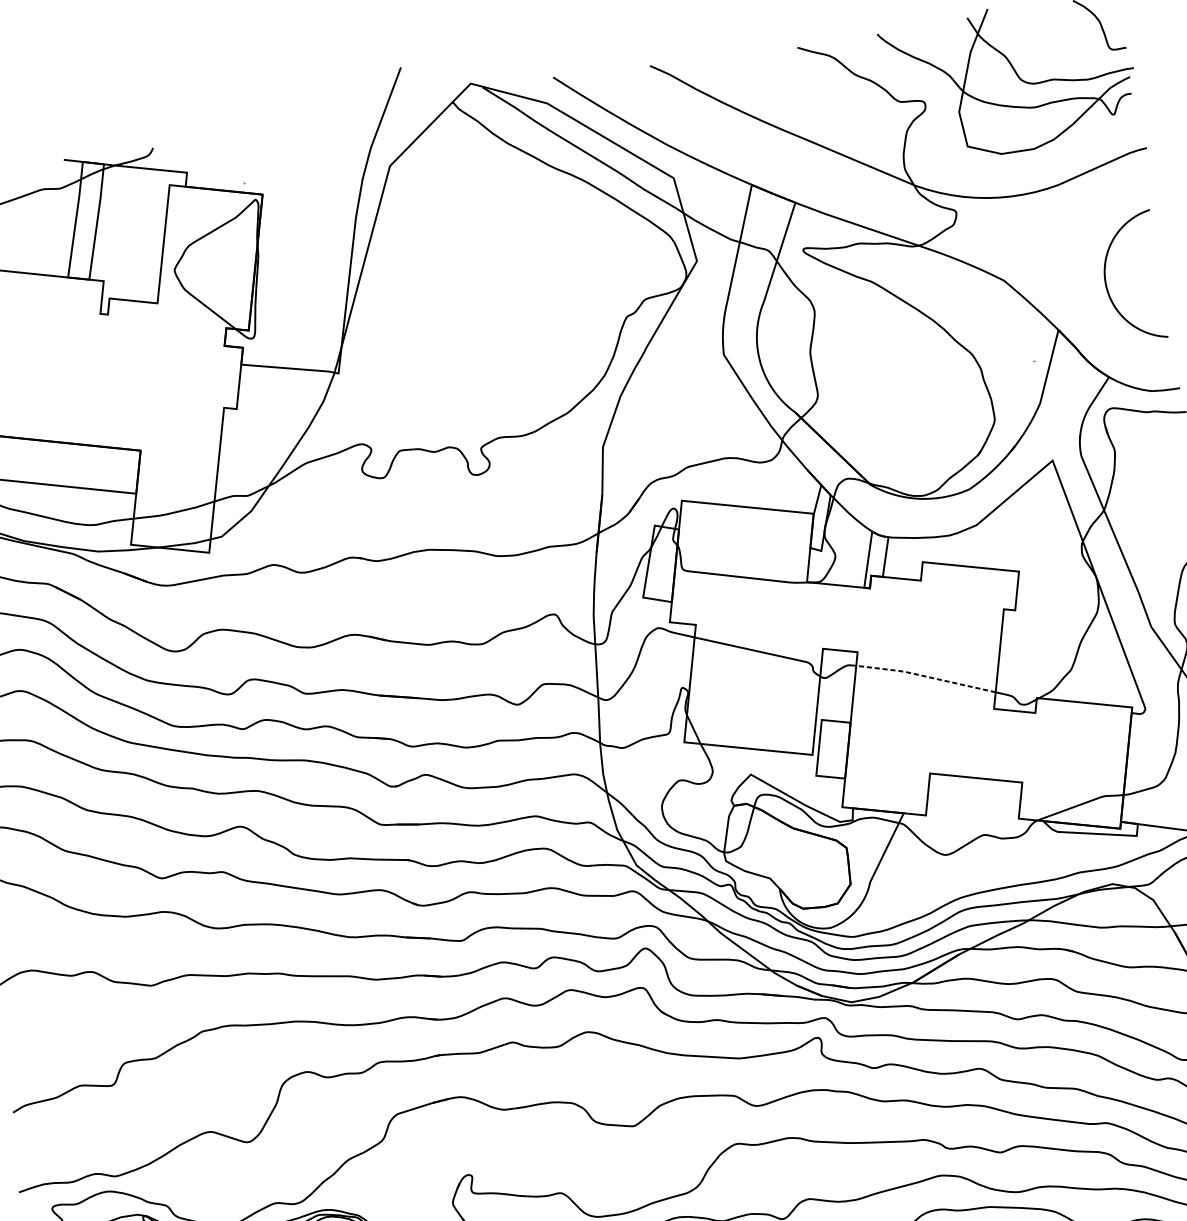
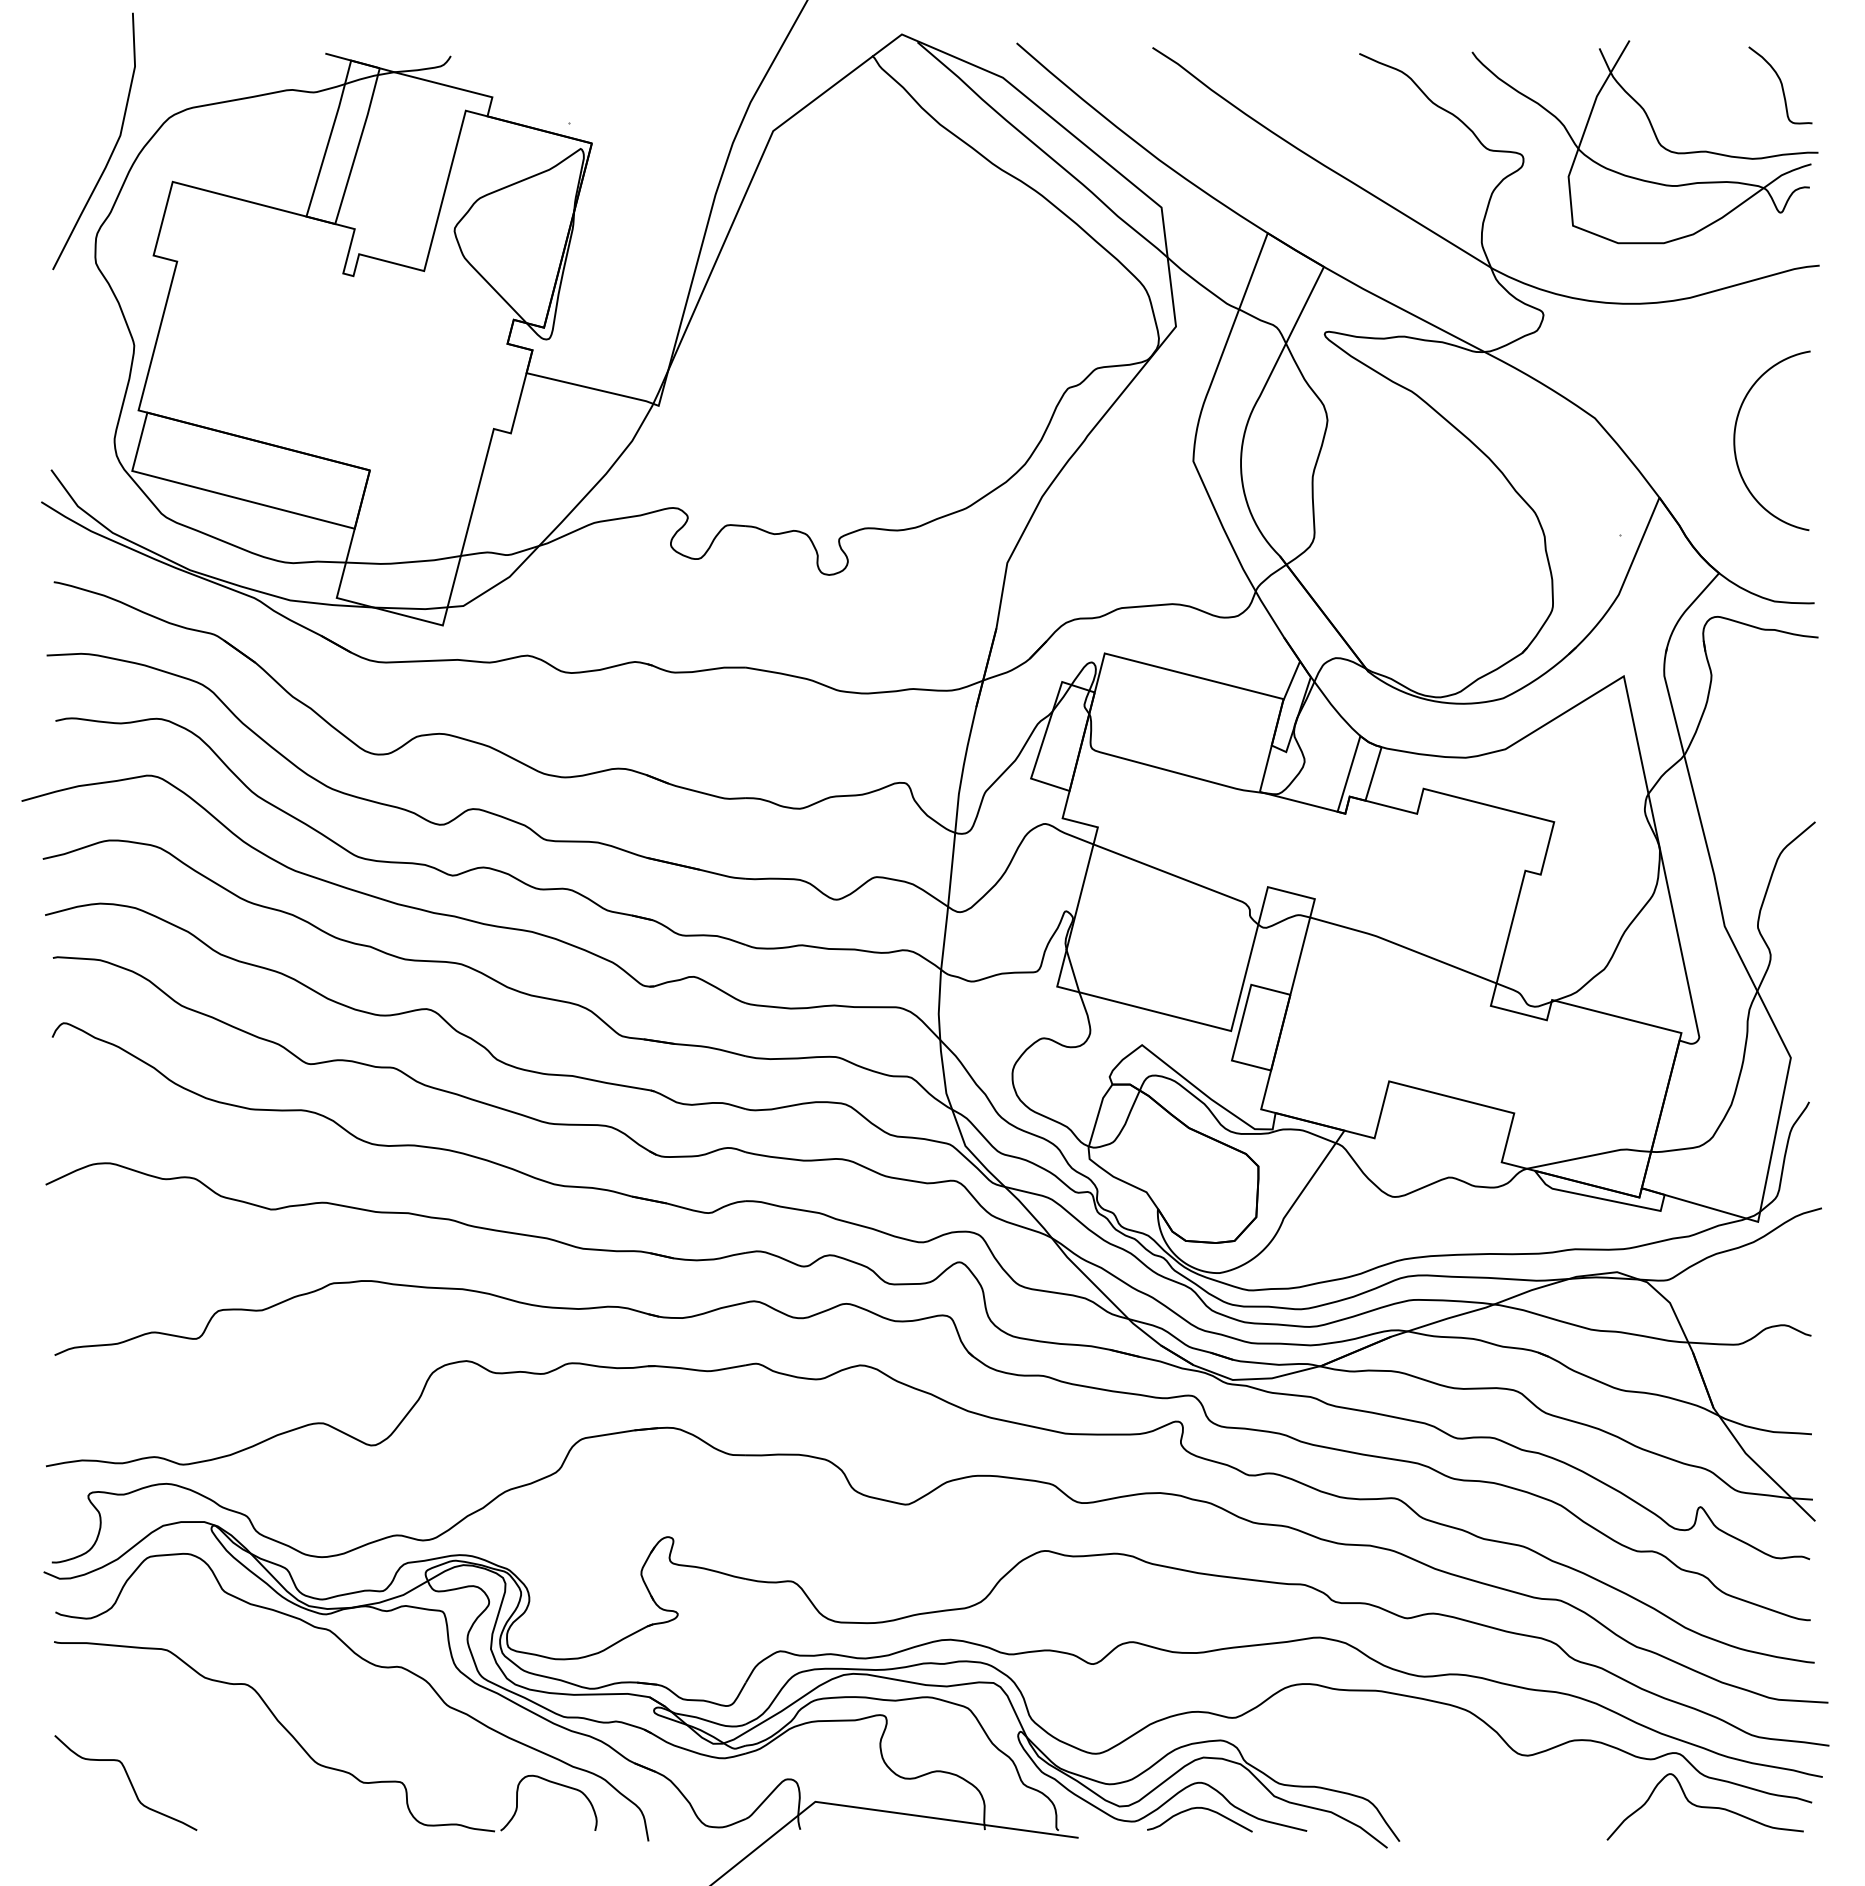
line: (925, 676) -> (1403, 946), dashed -> solid

